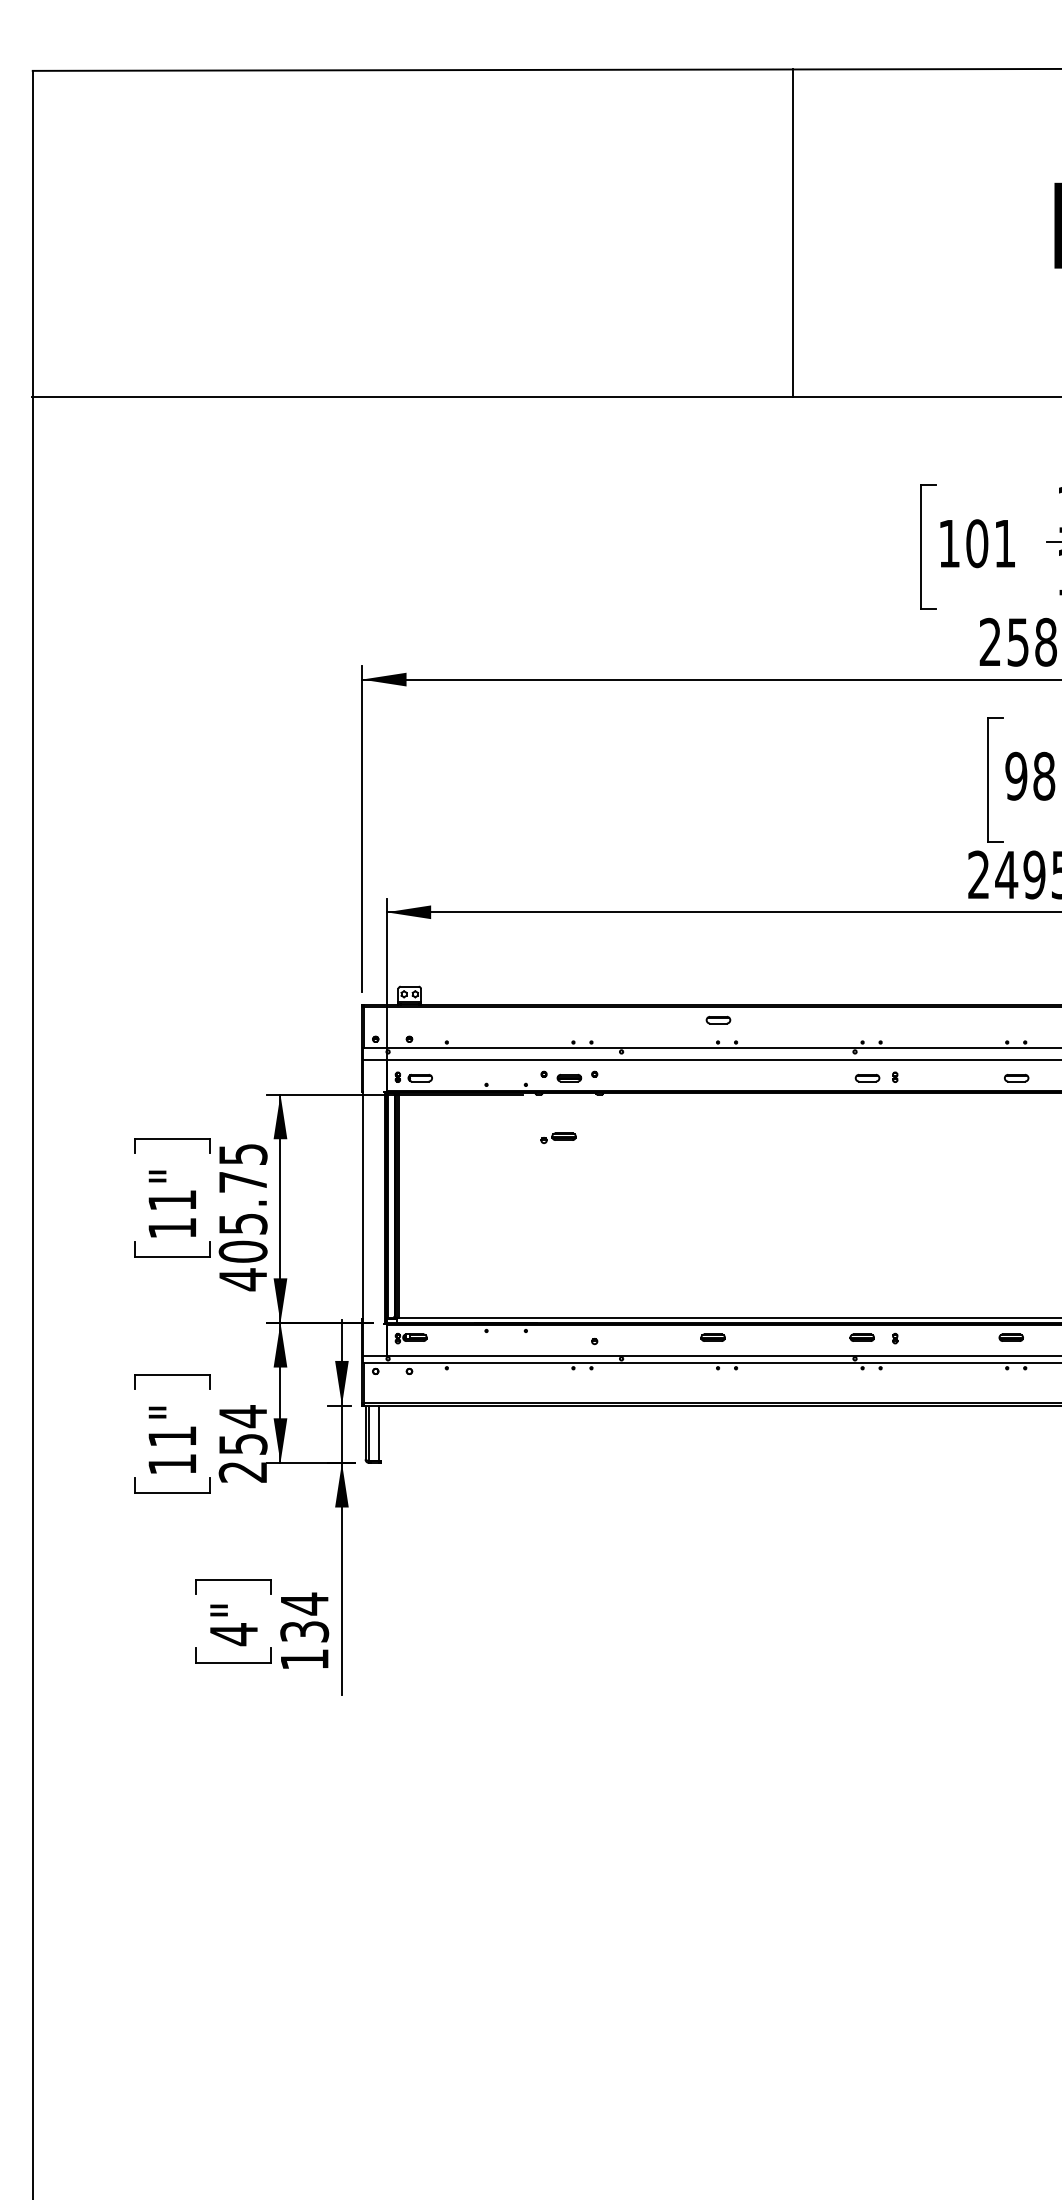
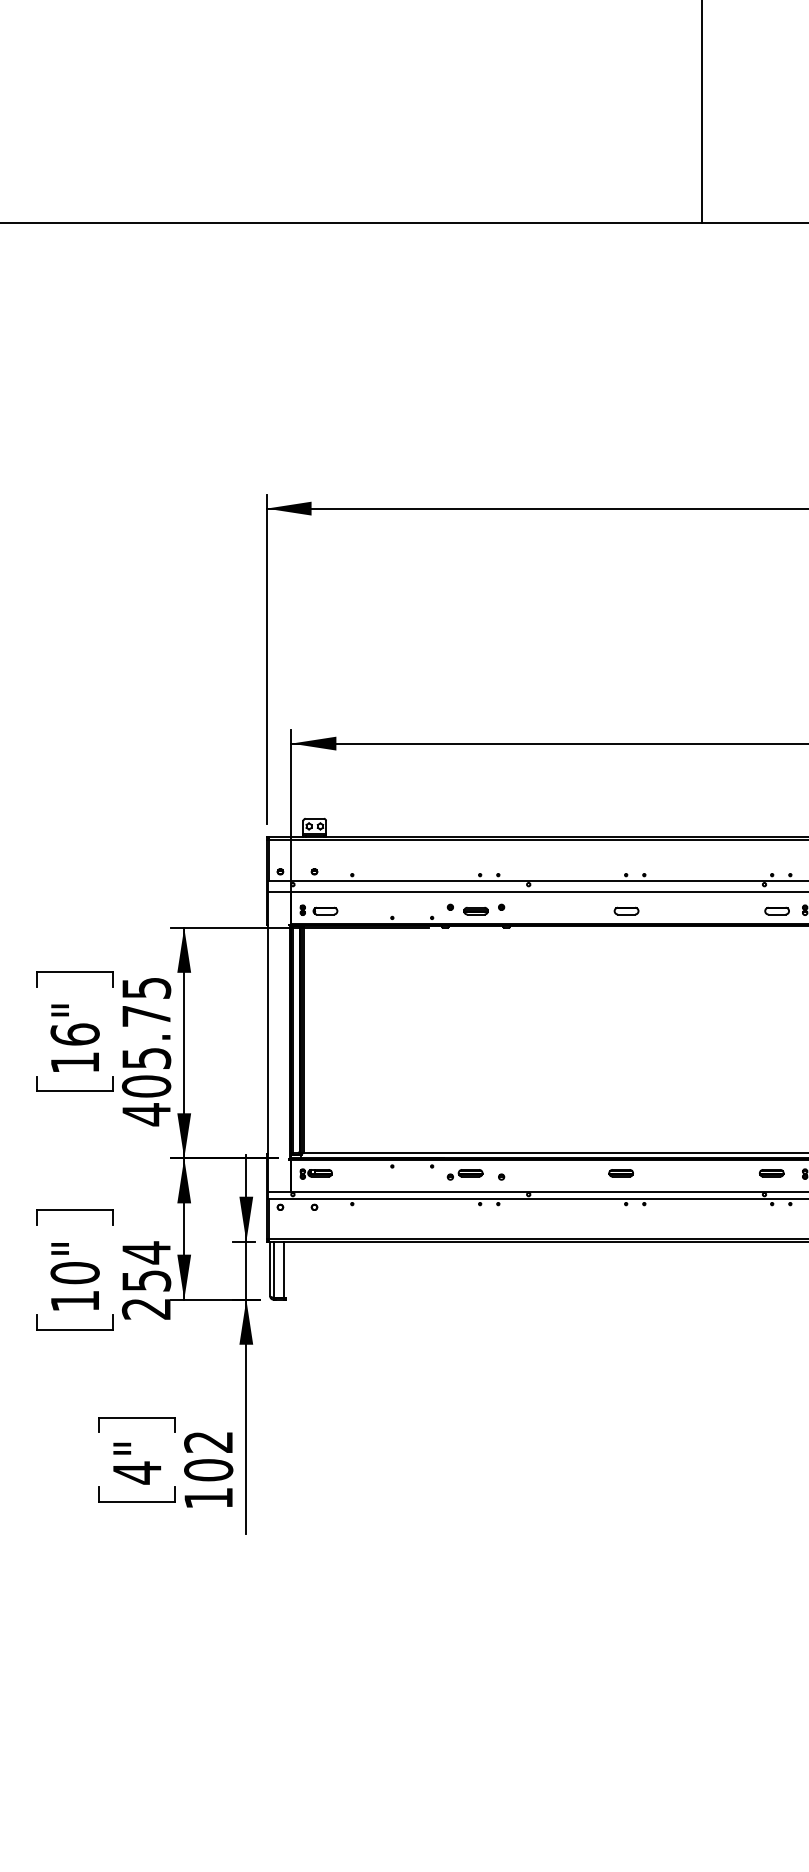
part: (718, 1019) -> (626, 910), moved
part: (558, 1137) -> (465, 1174), moved
text: (172, 1200) -> (75, 1034), 11" -> 16"
text: (172, 1436) -> (75, 1273), 11" -> 10"
text: (304, 1617) -> (208, 1455), 134 -> 102

